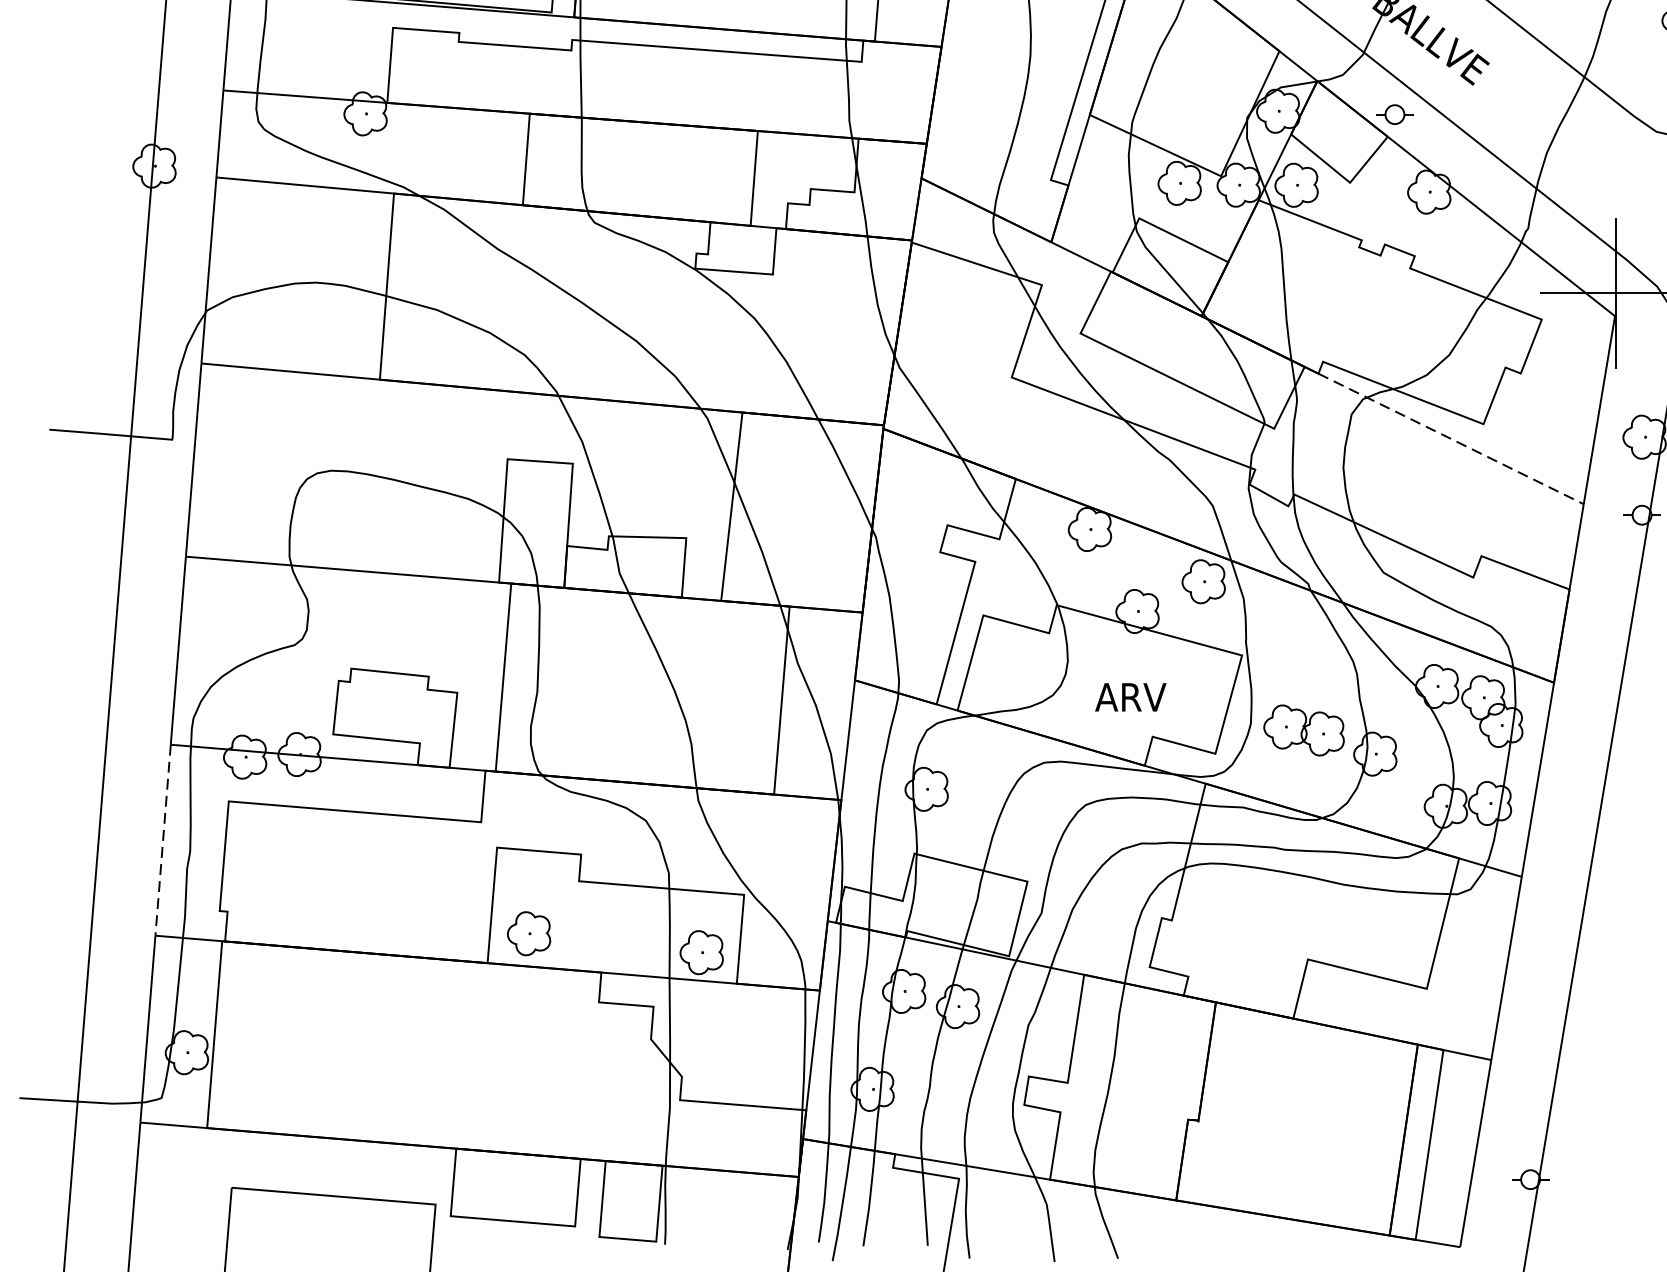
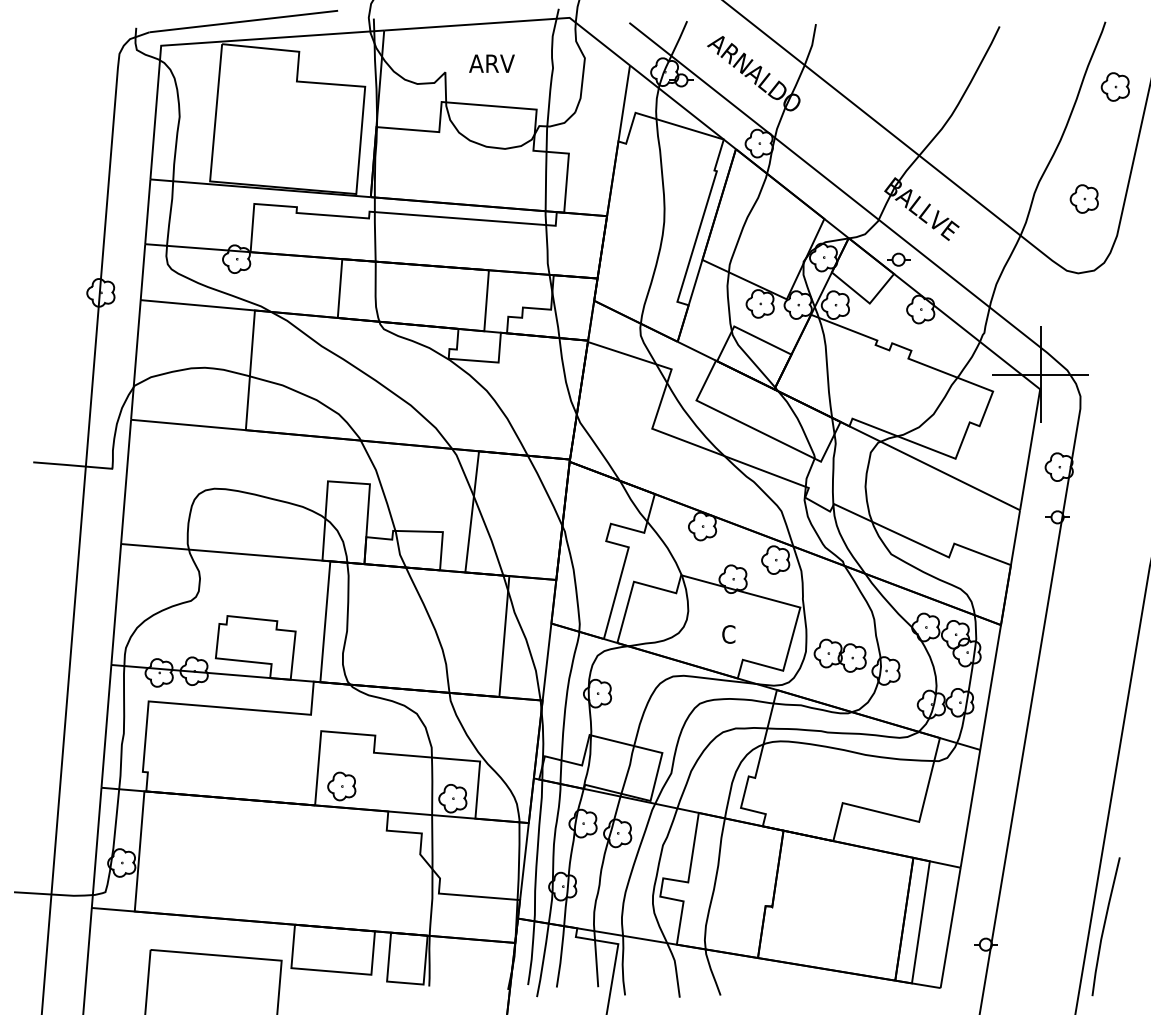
line: (1452, 439) -> (935, 468), dashed -> solid
text: (1130, 697) -> (728, 634), ARV -> C
line: (163, 840) -> (106, 726), dashed -> solid

